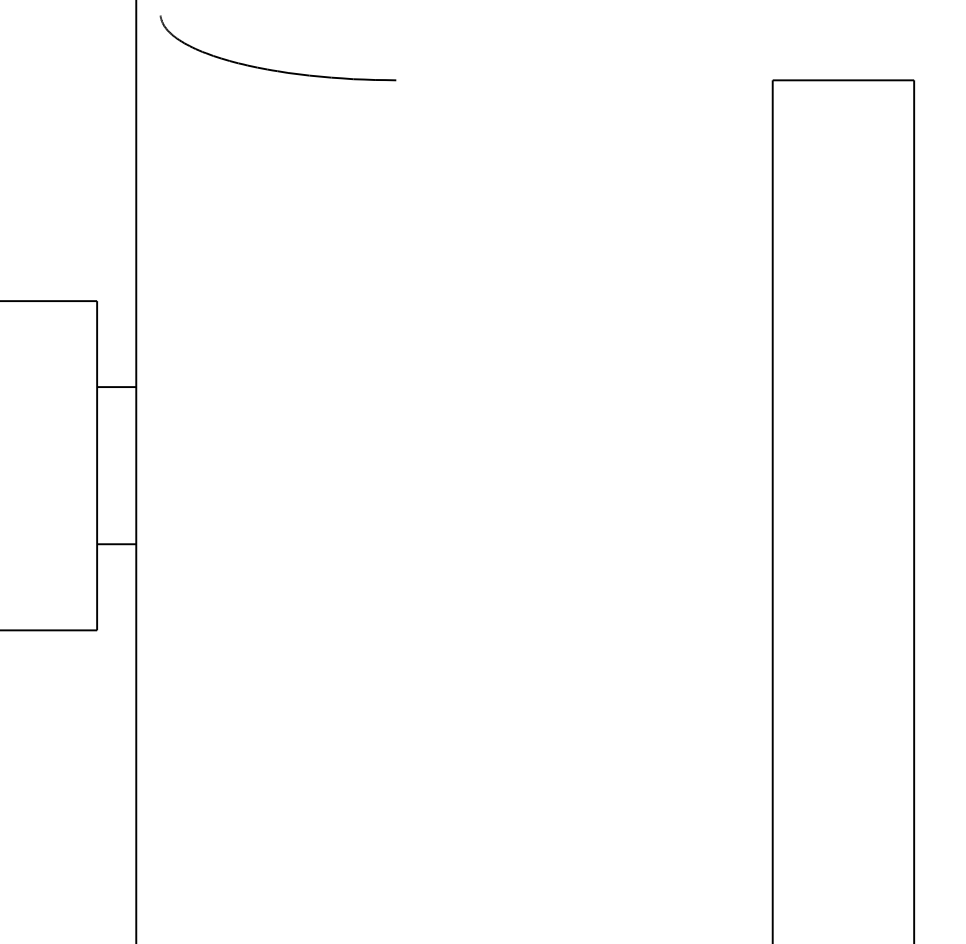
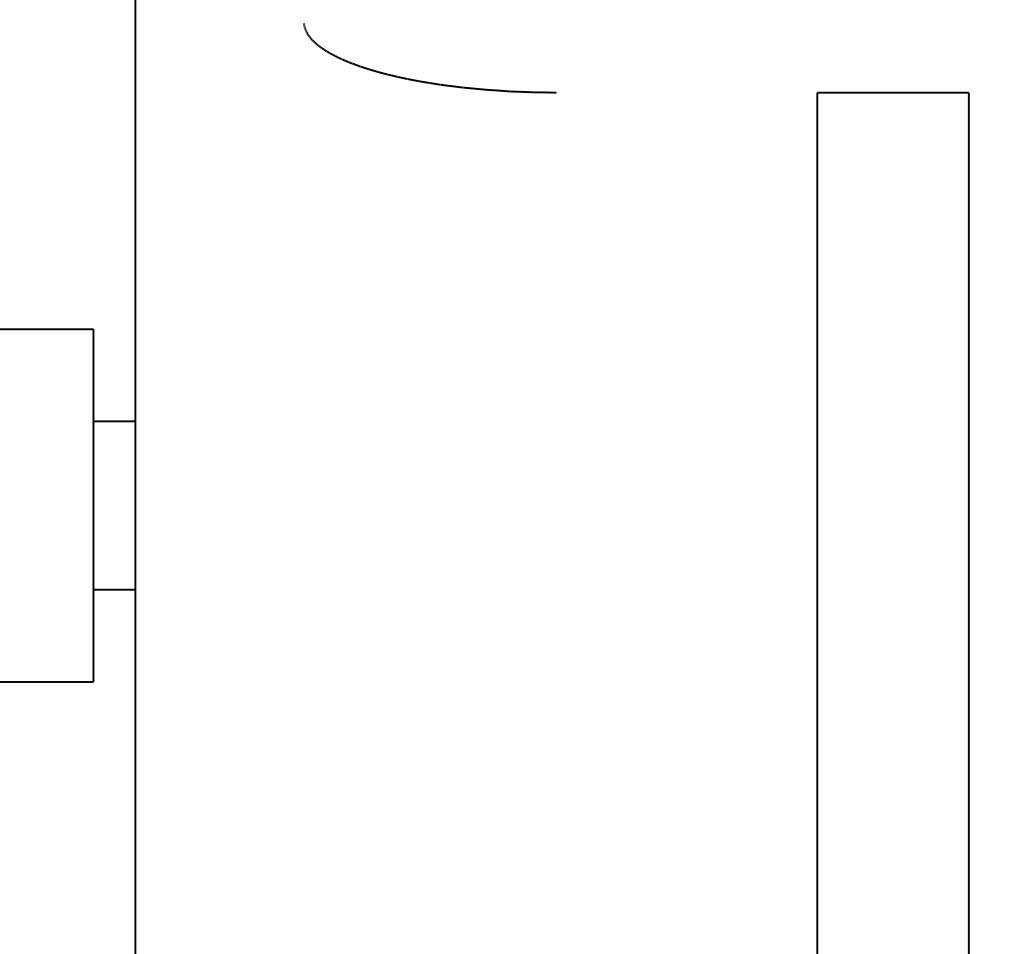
part: (274, 69) -> (425, 81), moved

